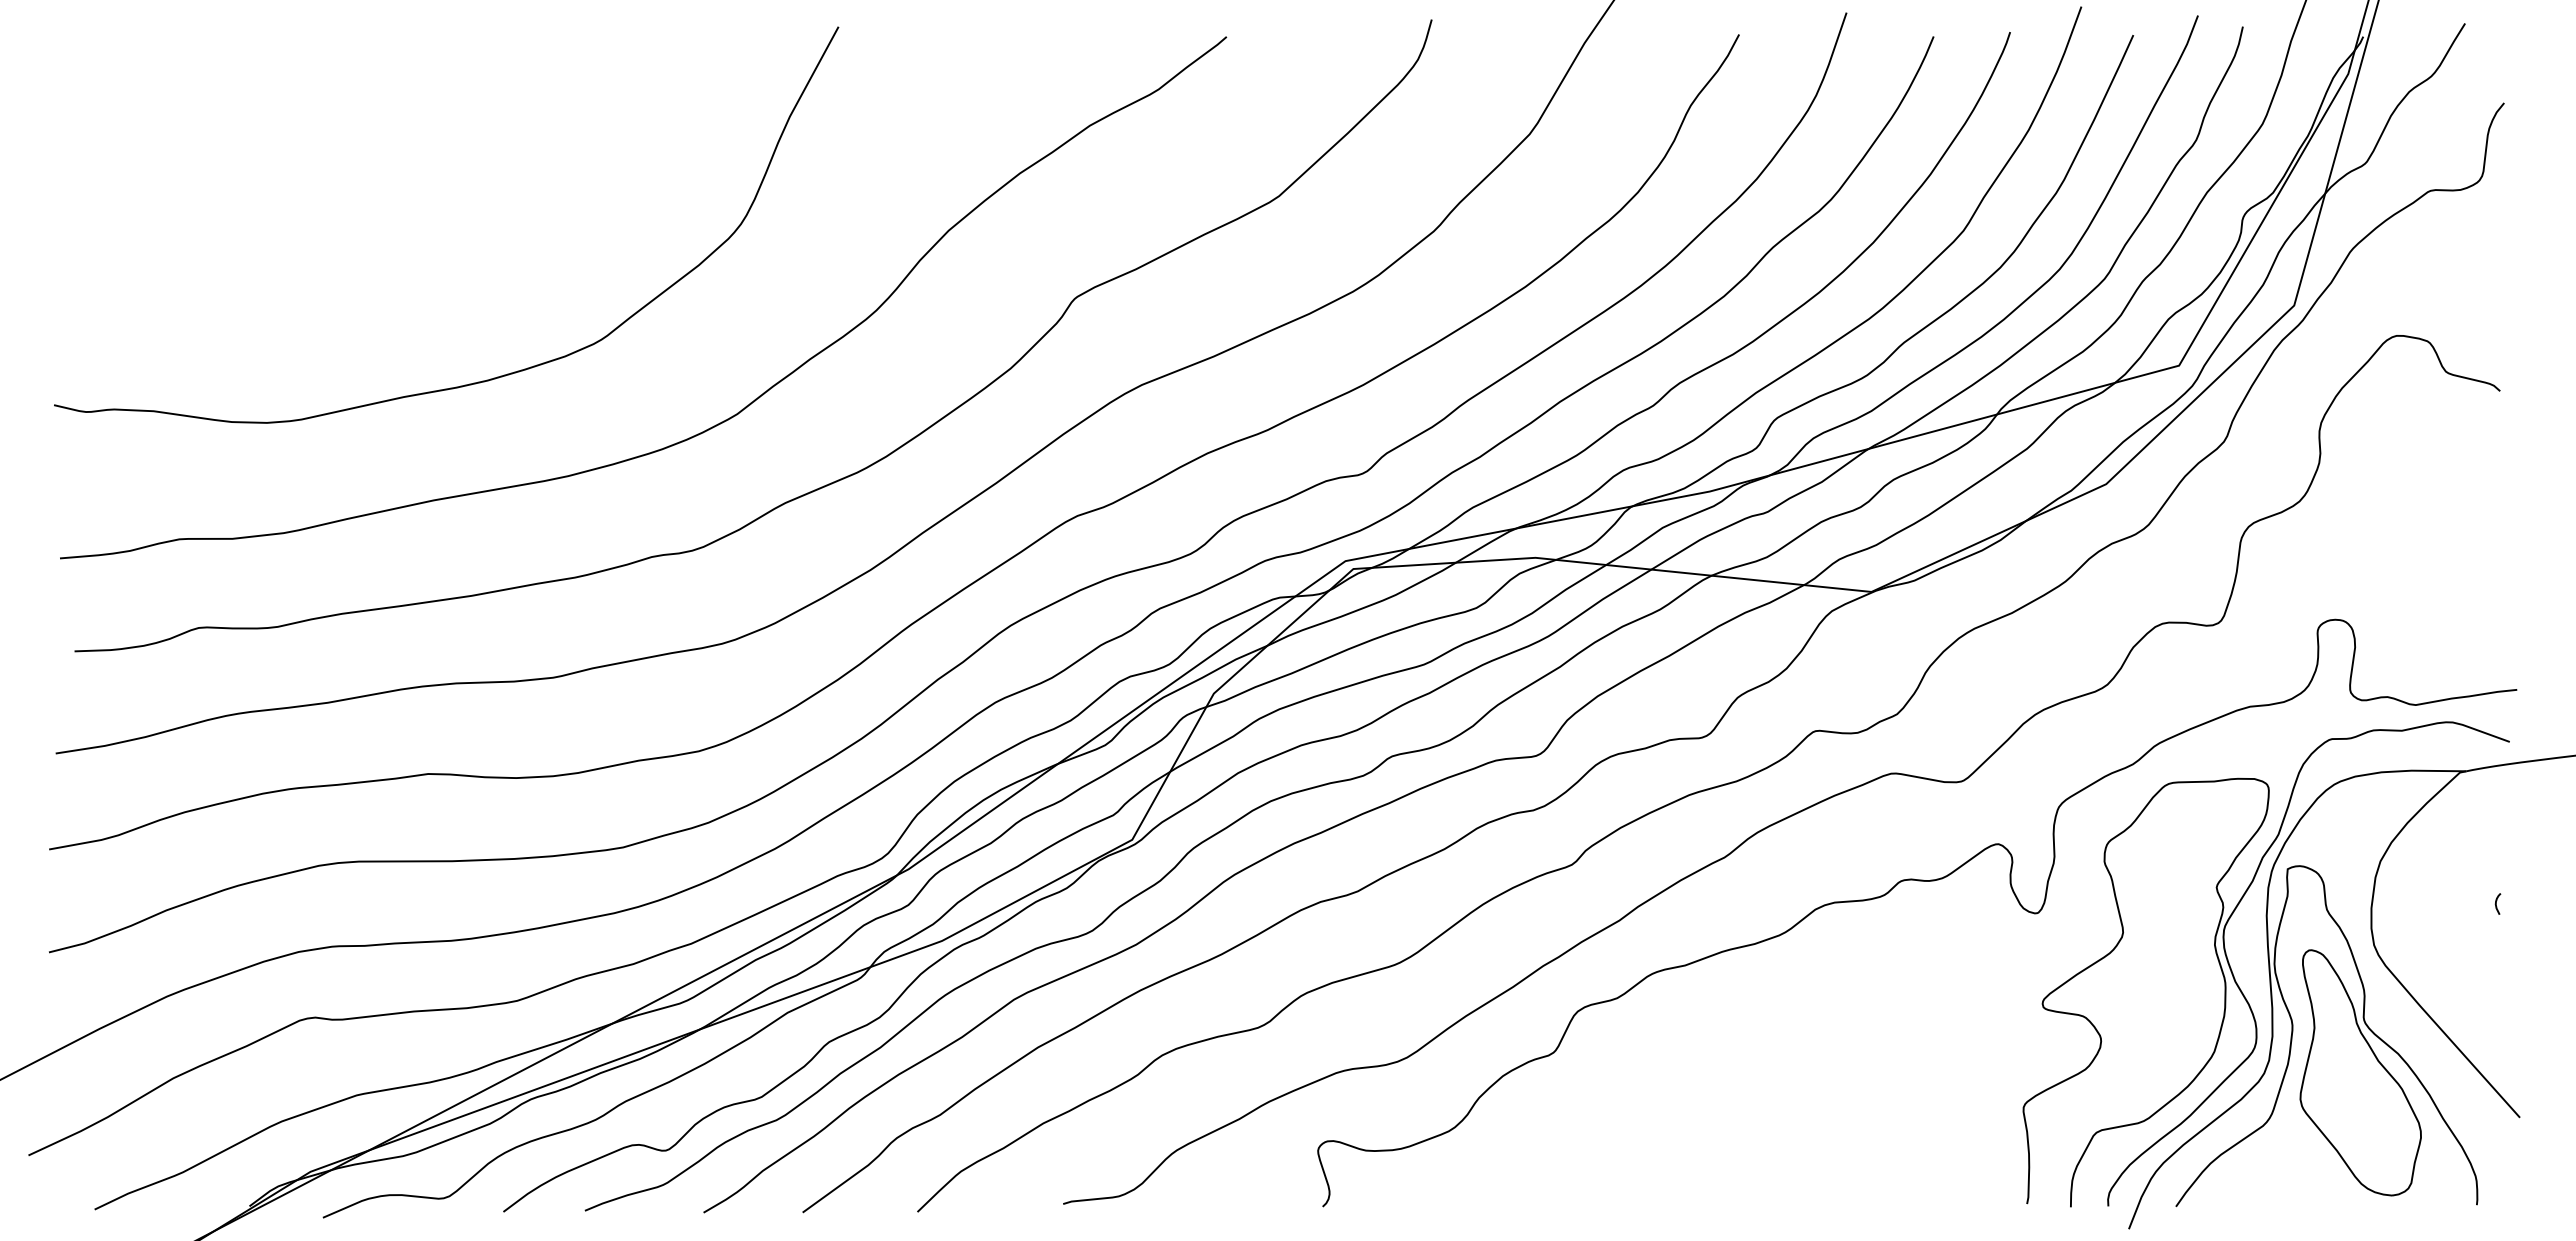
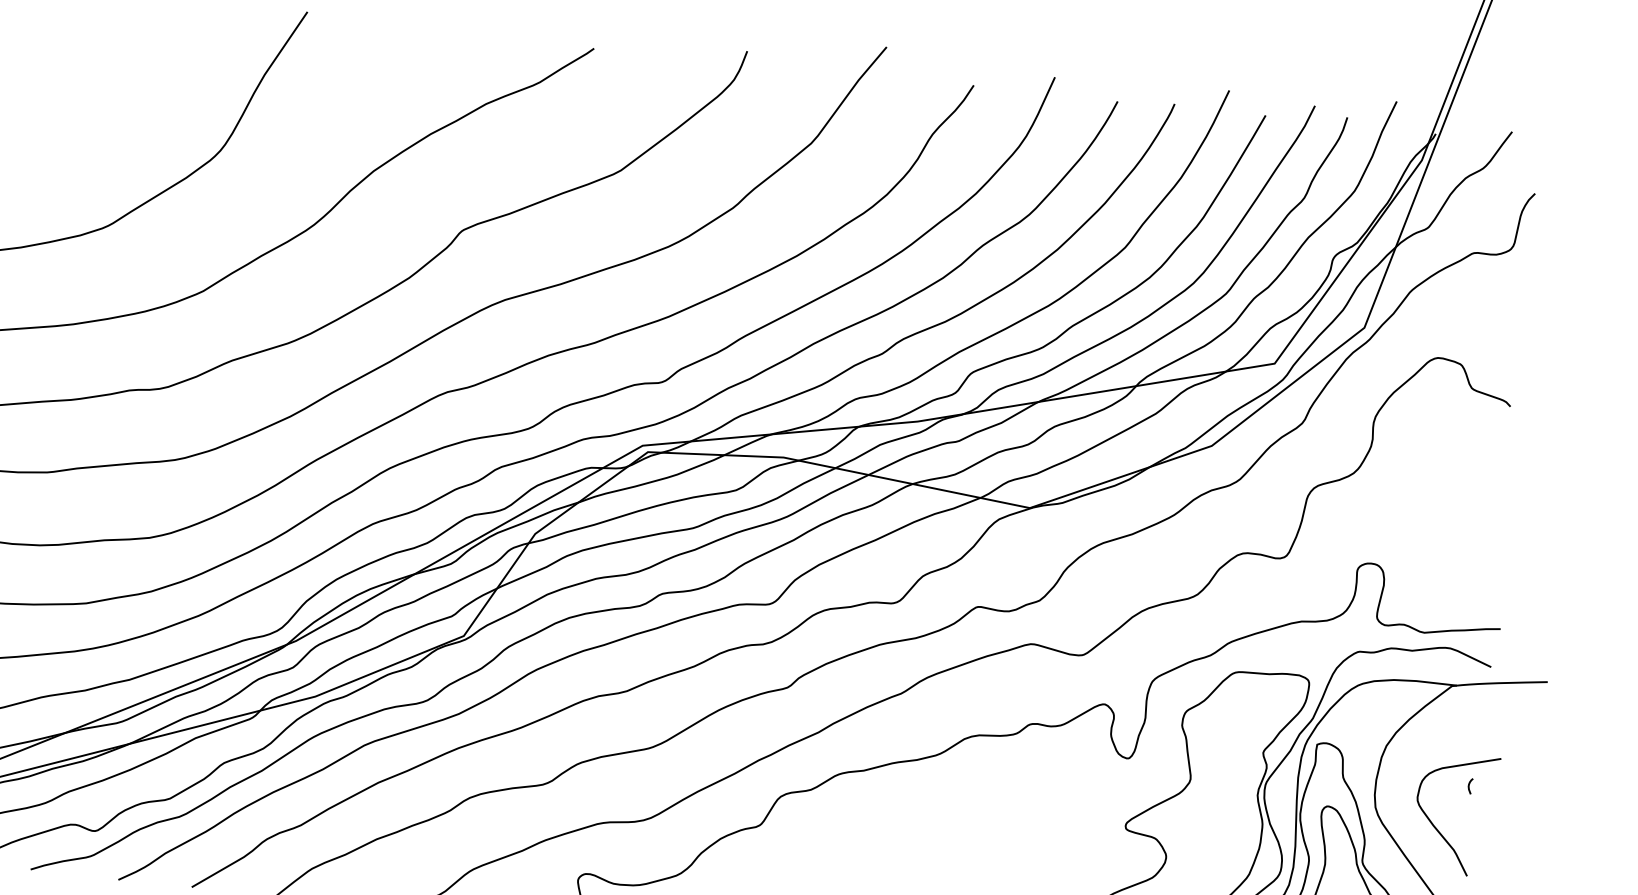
curve: (2459, 965) -> (1437, 828), added

